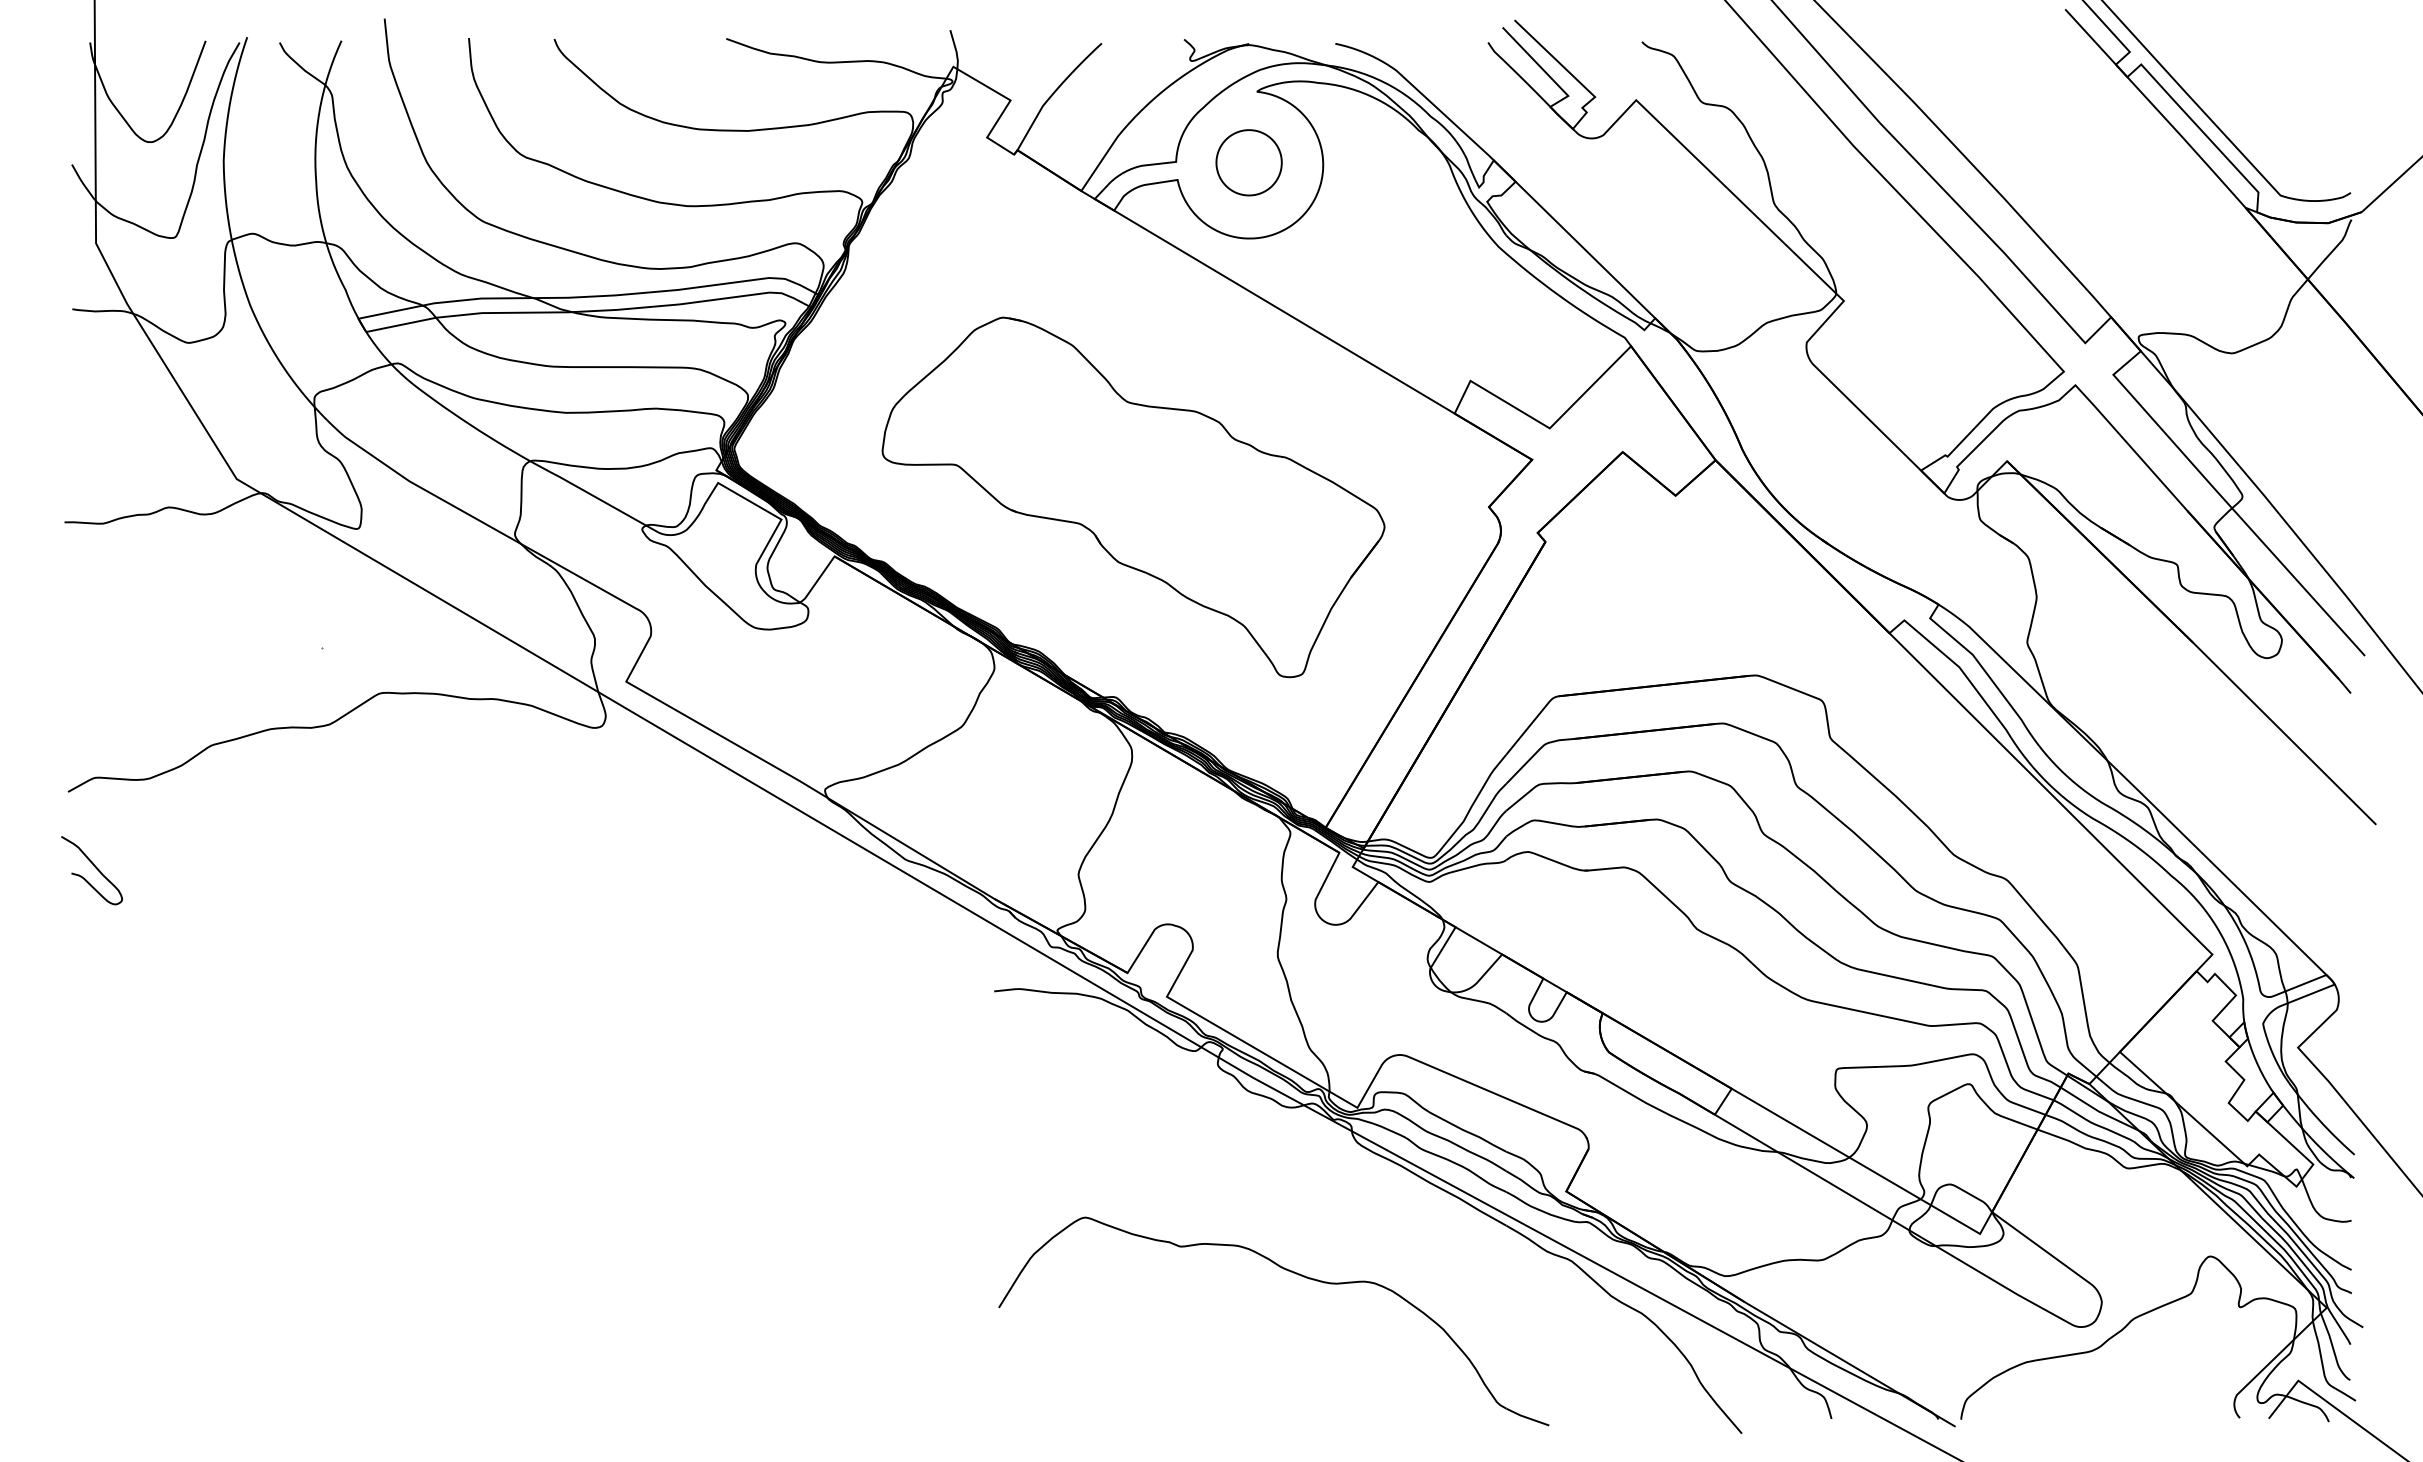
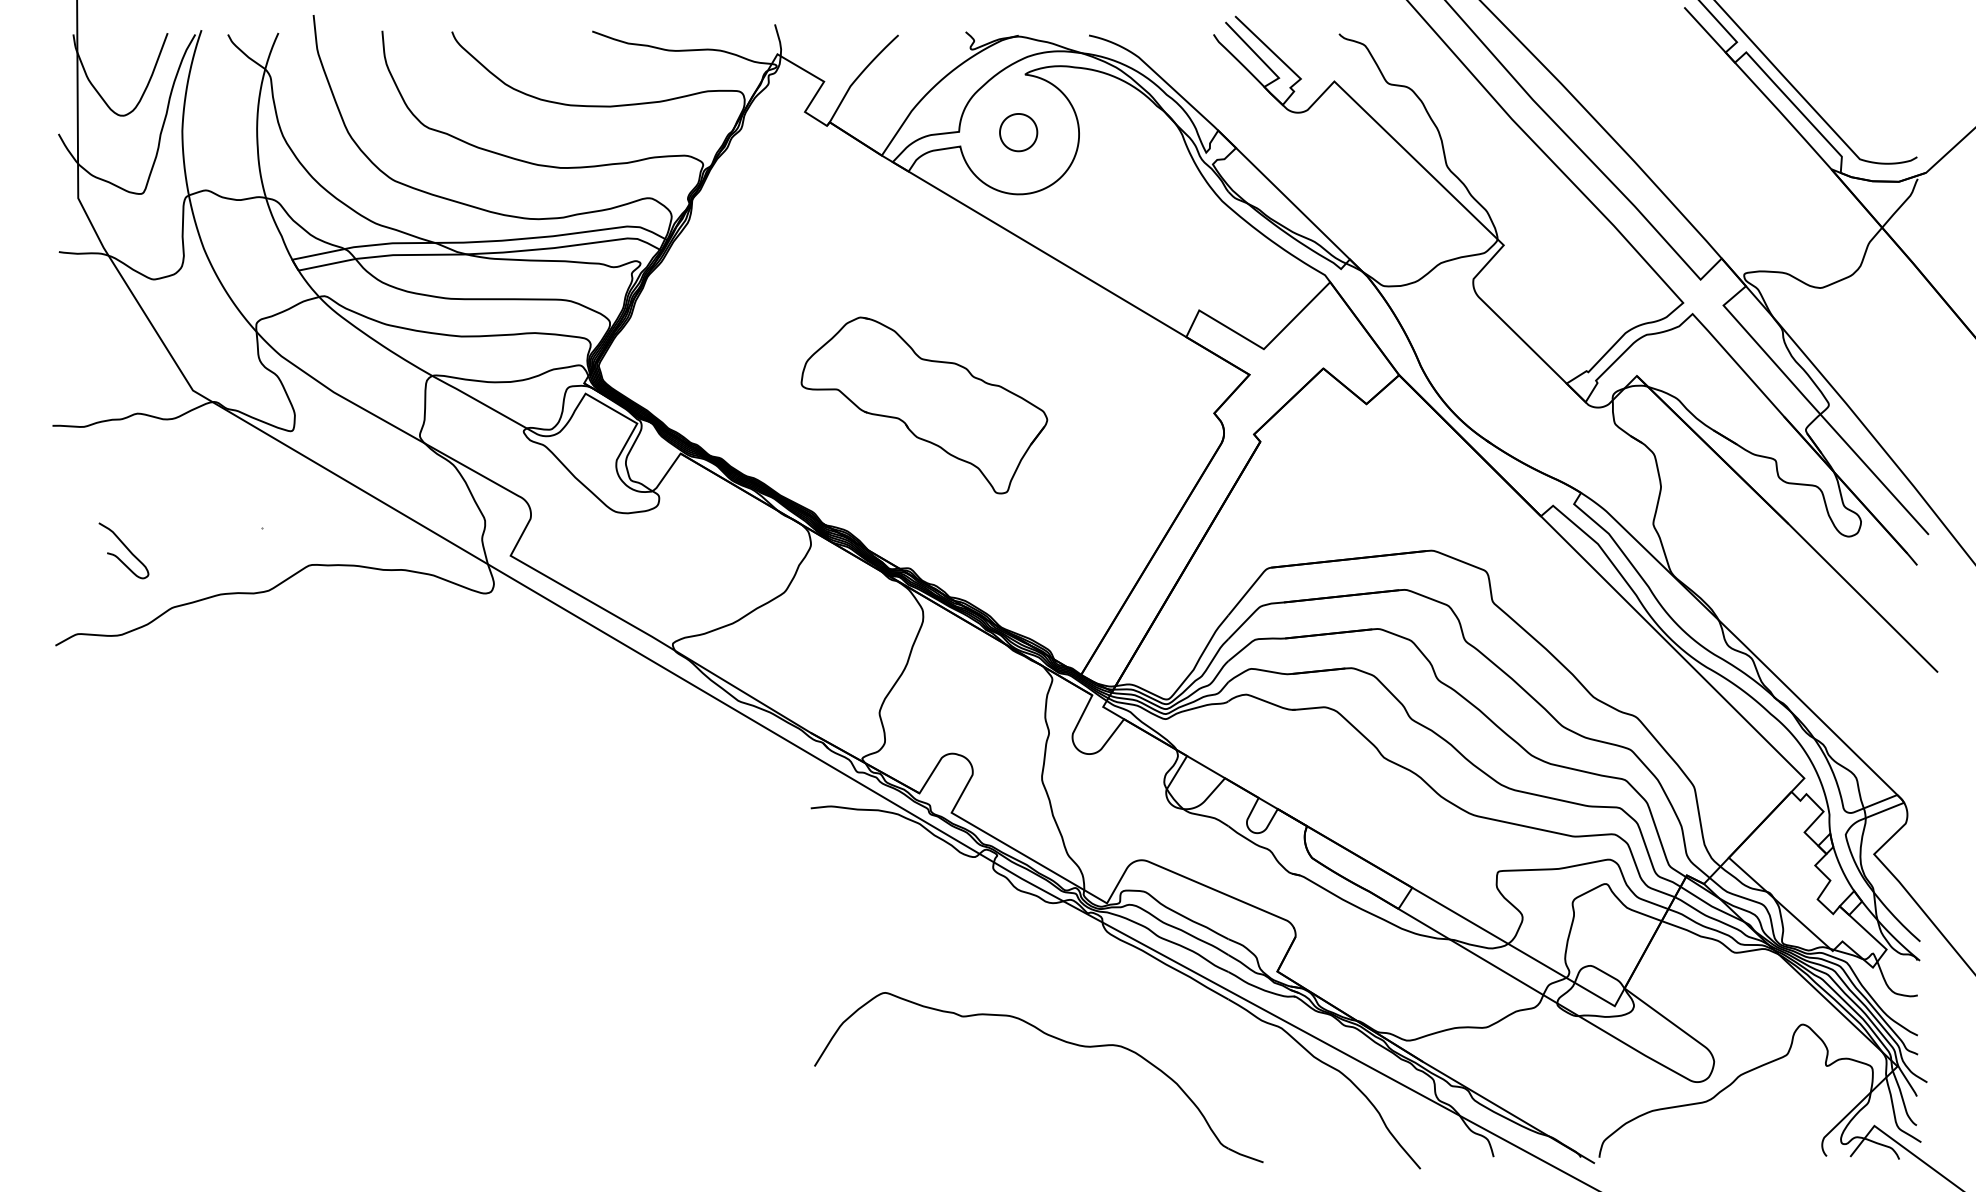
part: (1248, 162) -> (1018, 132), size x0.7
part: (1133, 497) -> (924, 405), size x0.6
curve: (94, 867) -> (125, 548), moved

